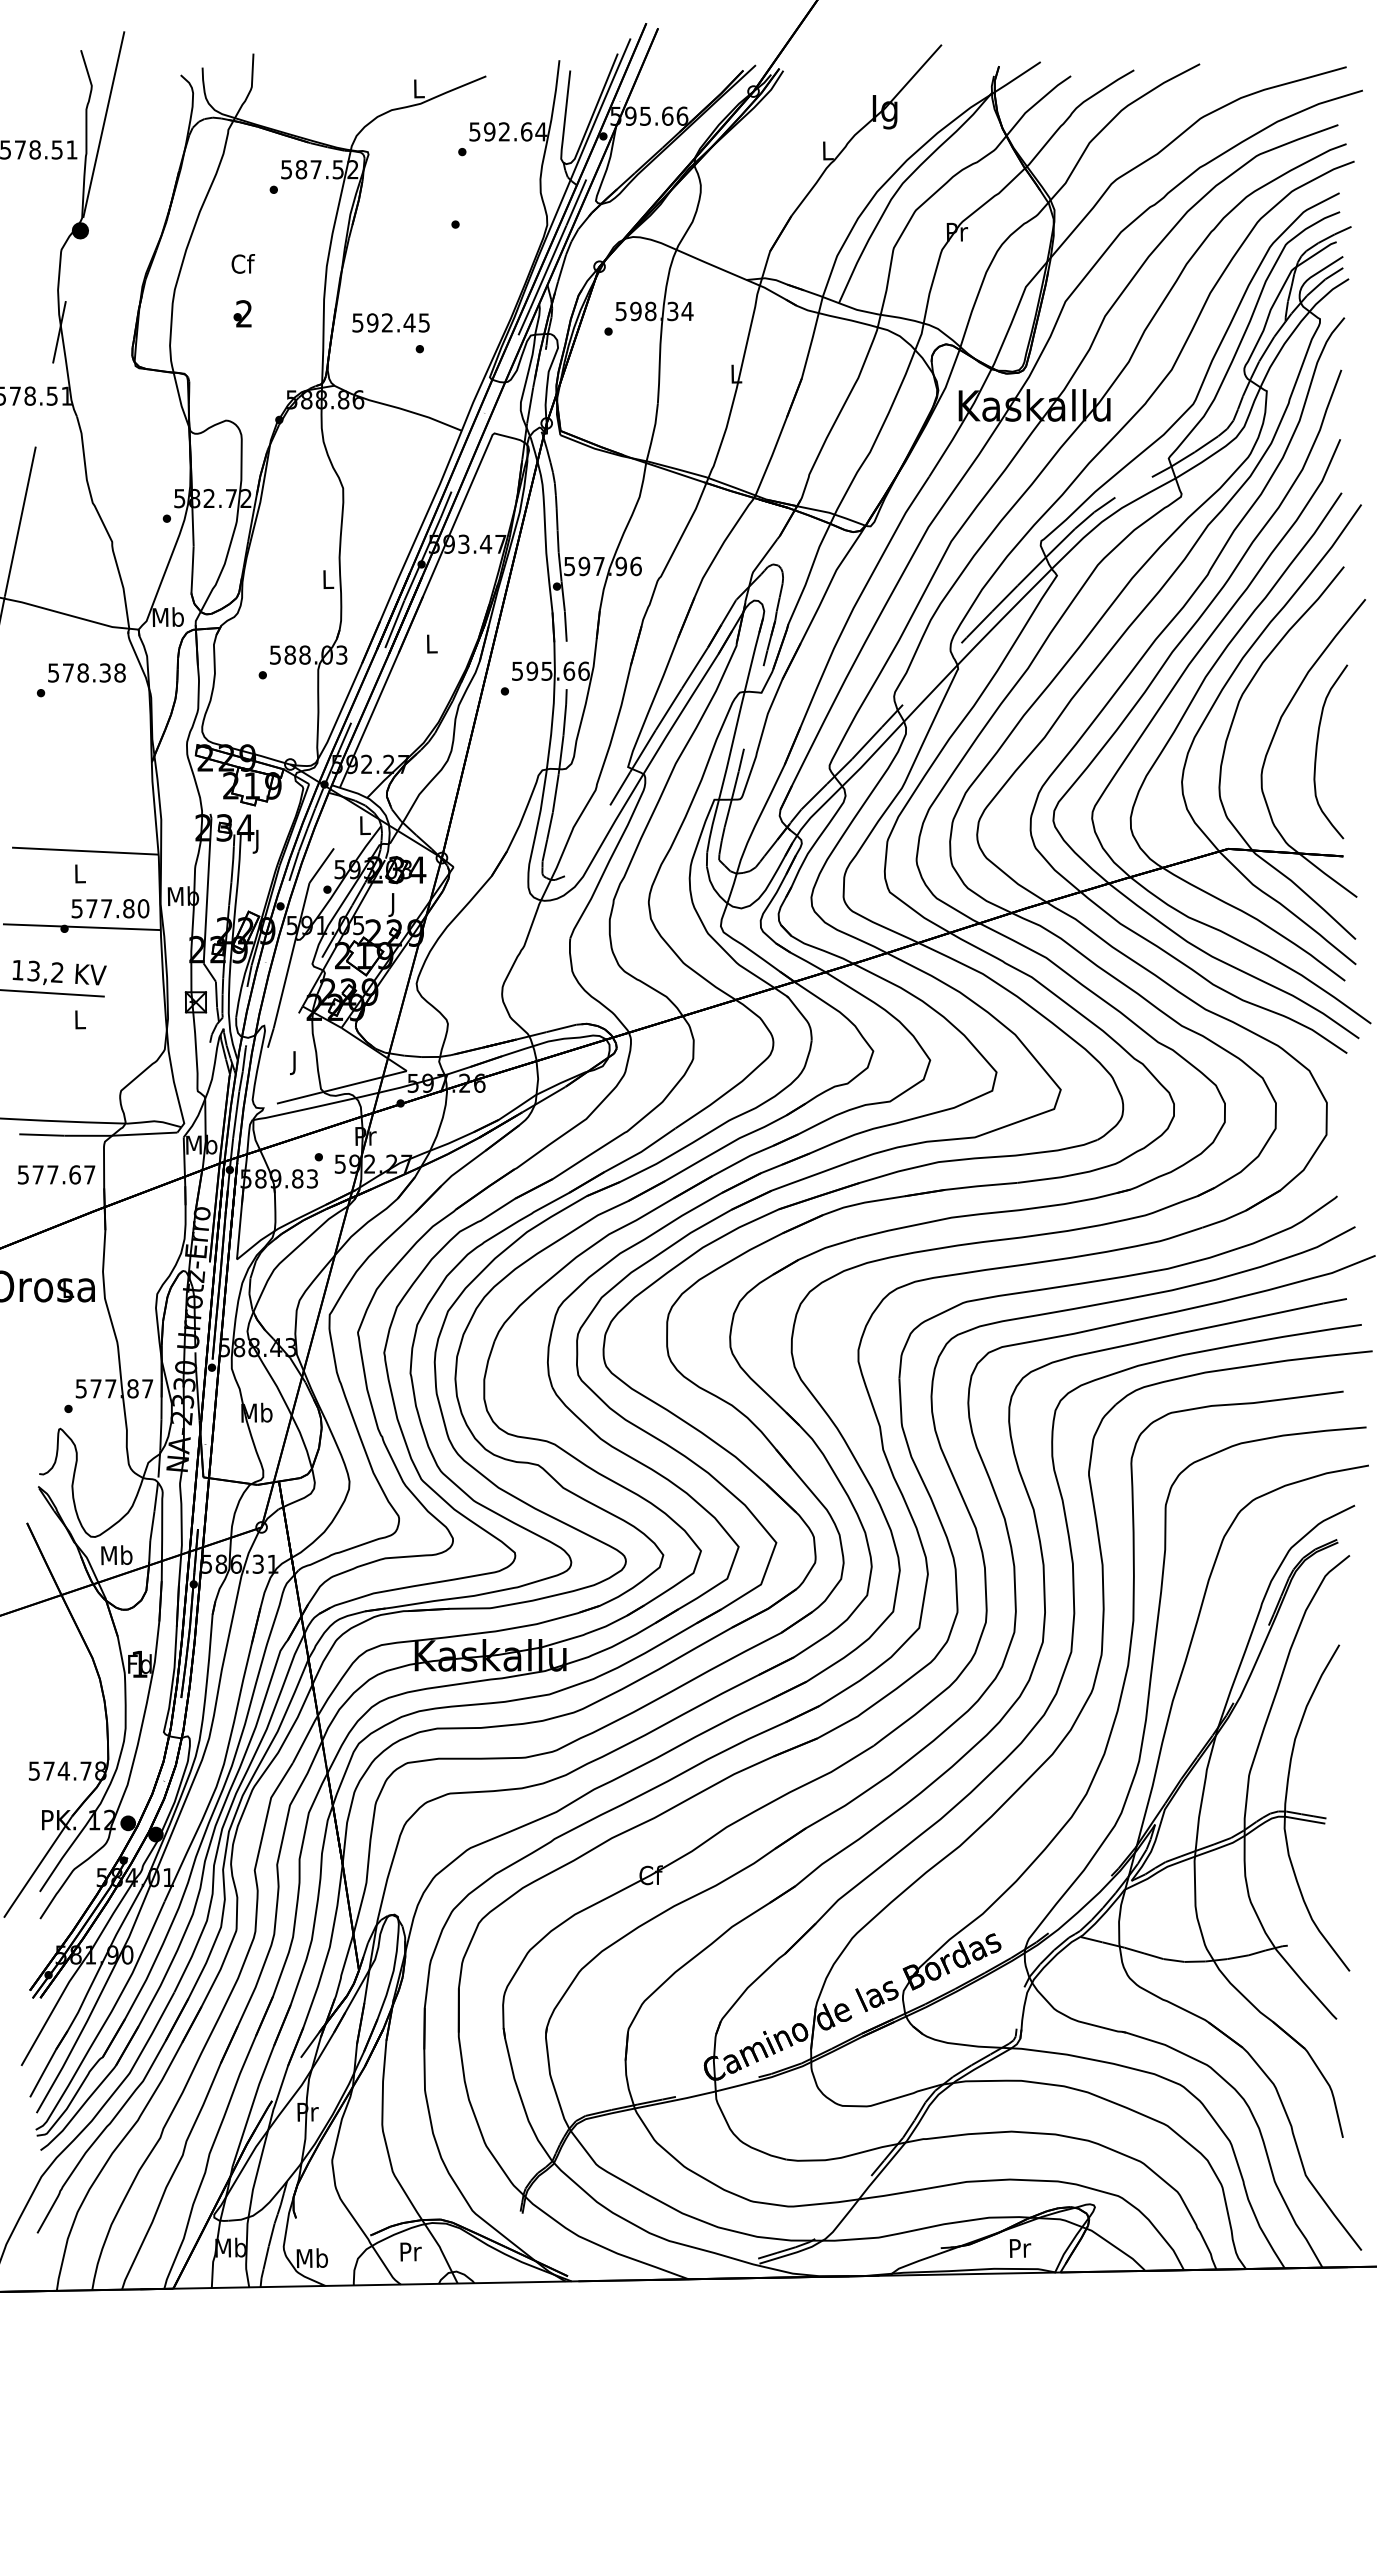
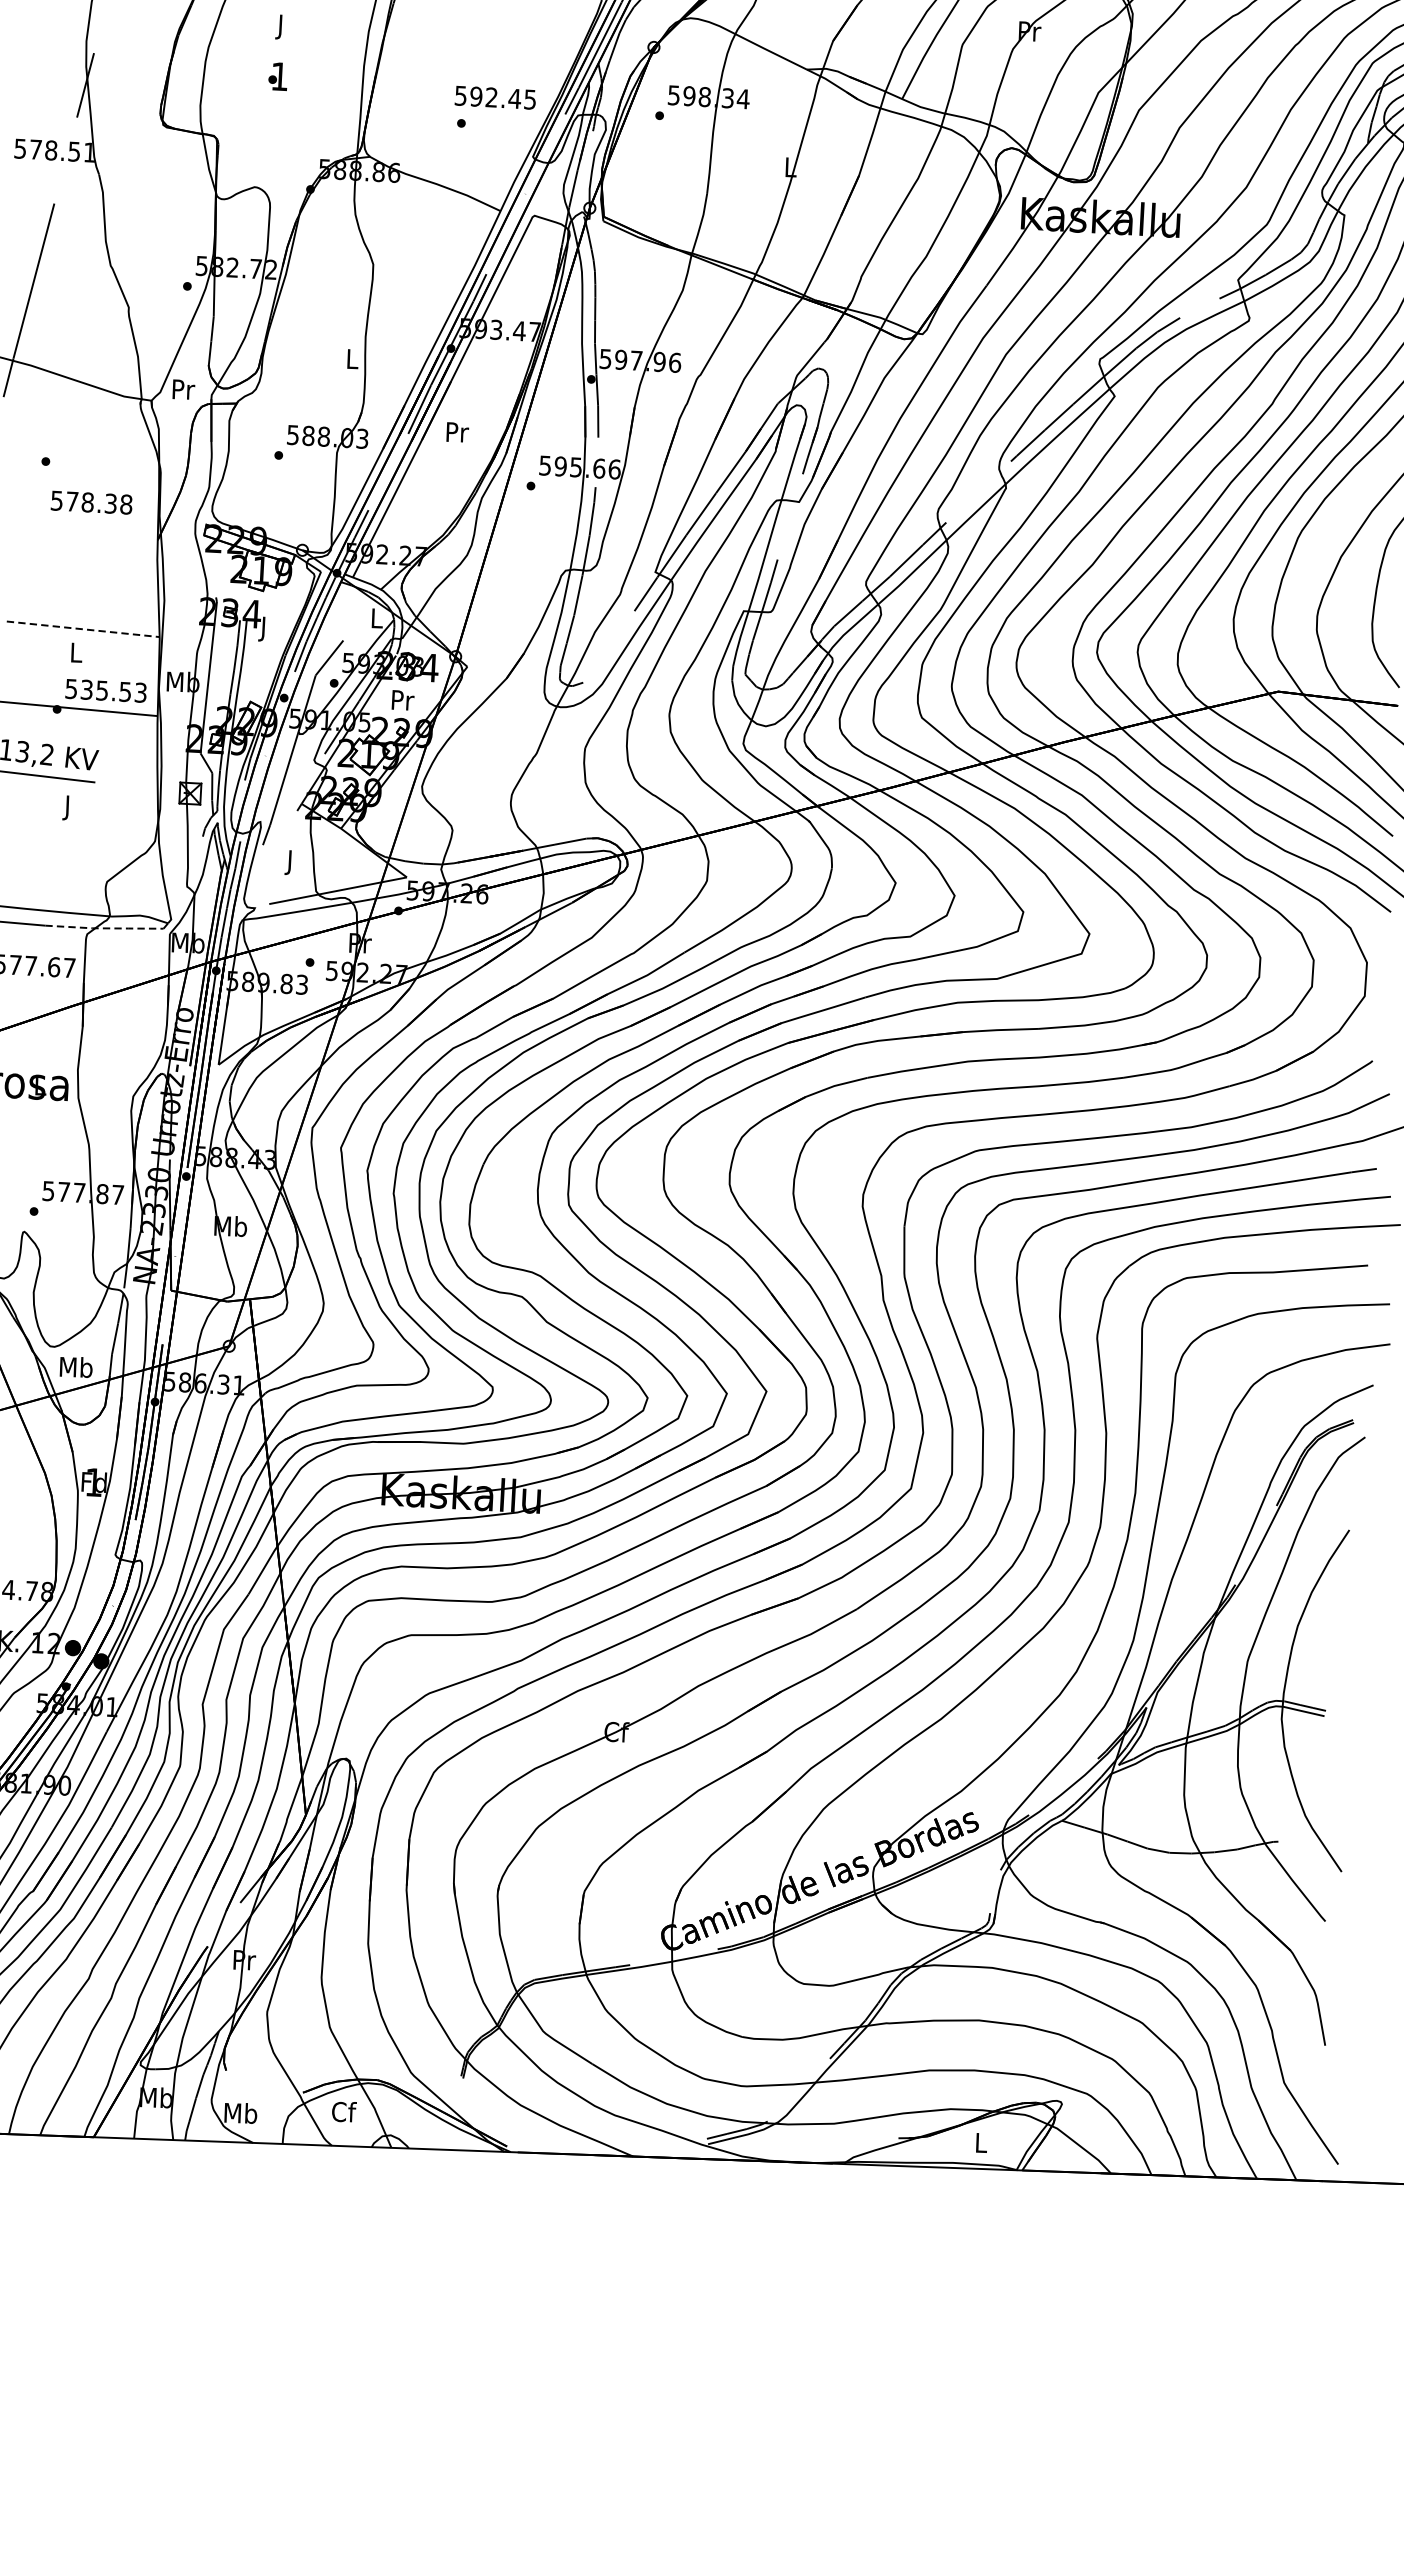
text: (243, 266) -> (281, 27), Cf -> J
text: (243, 313) -> (279, 76), 2 -> 1
text: (390, 322) -> (494, 97), moved
text: (167, 616) -> (182, 388), Mb -> Pr
text: (431, 643) -> (456, 431), L -> Pr
text: (86, 672) -> (91, 502), moved
line: (85, 851) -> (83, 629), solid -> dashed
text: (393, 904) -> (402, 702), J -> Pr
text: (117, 908) -> (113, 691), 577.80 -> 535.53
text: (80, 1022) -> (68, 808), L -> J
line: (120, 1135) -> (103, 928), solid -> dashed
text: (1020, 2248) -> (981, 2143), Pr -> L
text: (410, 2251) -> (343, 2111), Pr -> Cf

